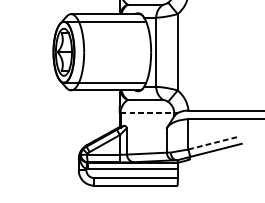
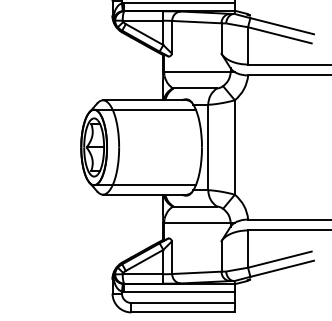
line: (149, 112) -> (199, 222), dashed -> solid
line: (213, 142) -> (279, 259), dashed -> solid

